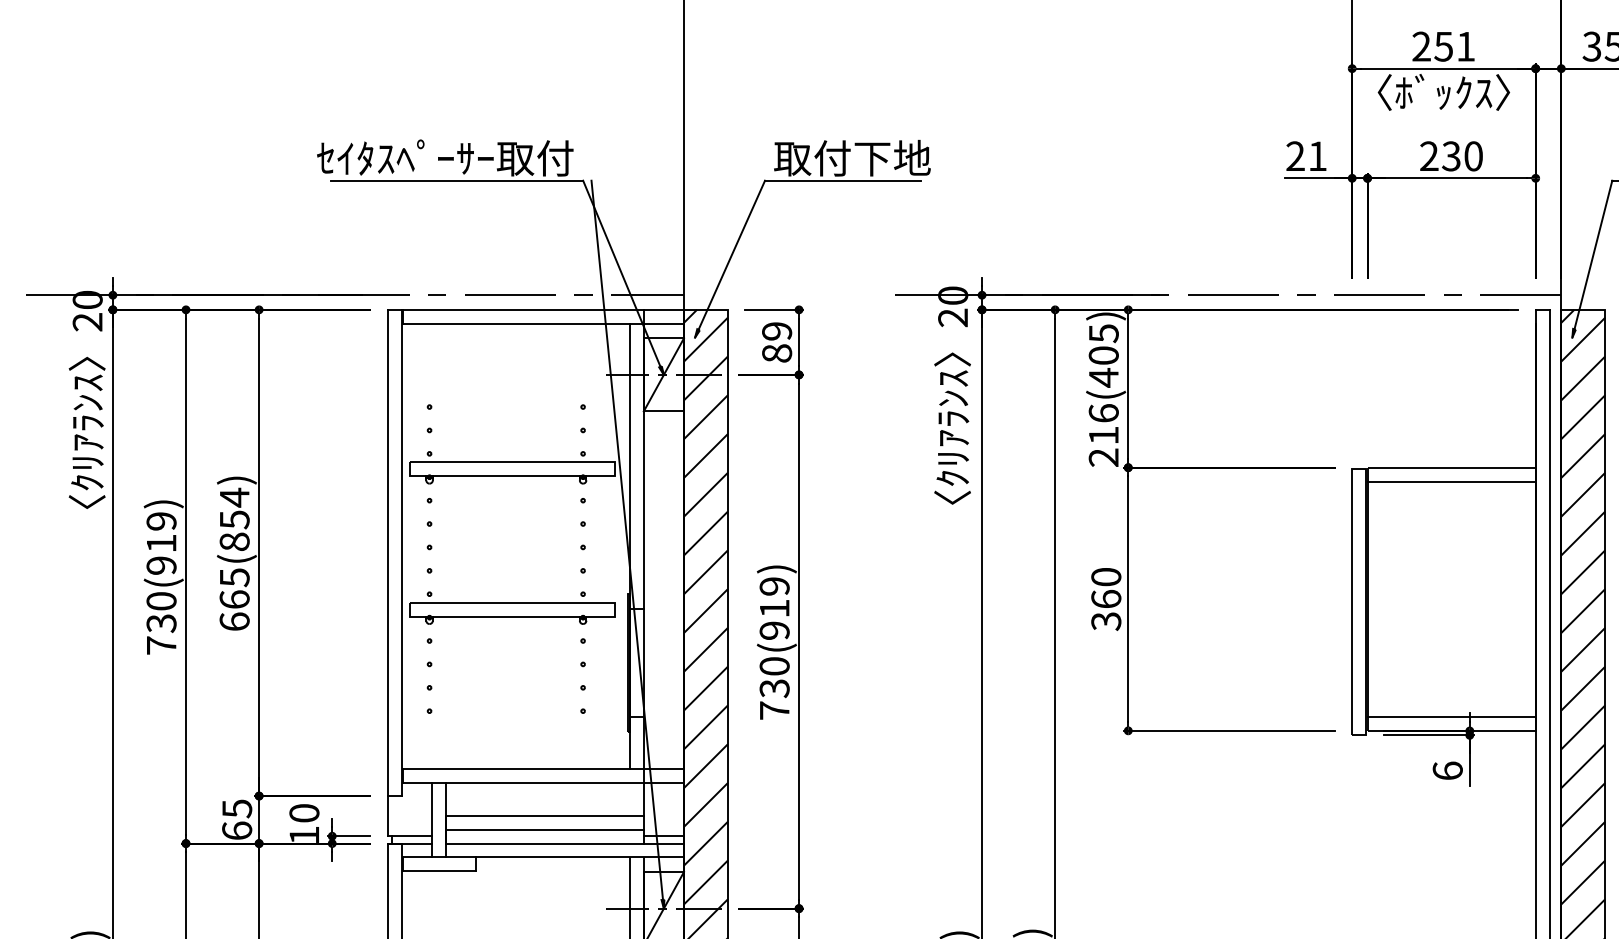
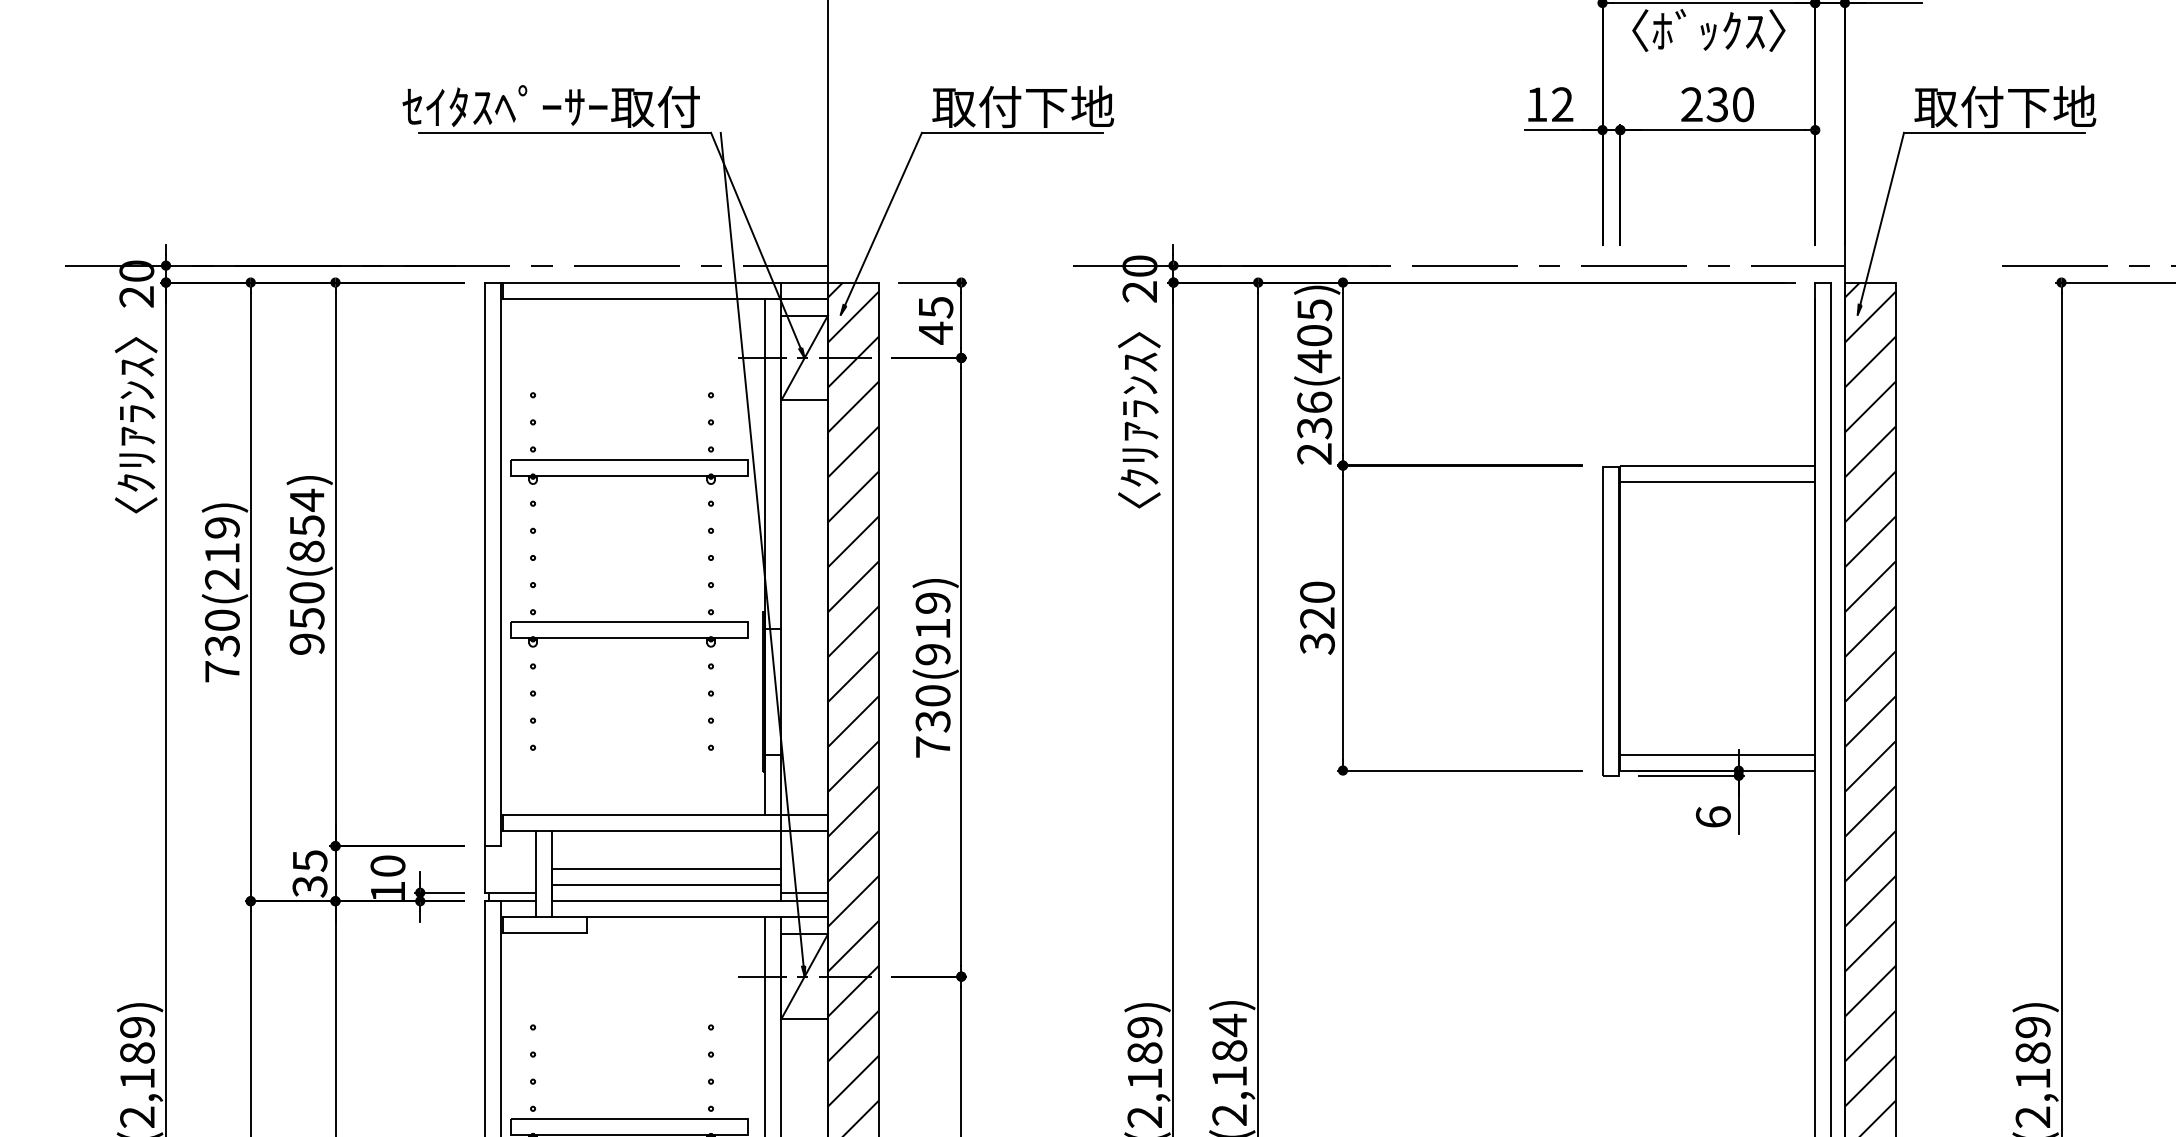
text: (1306, 156) -> (1549, 104), 21 -> 12
text: (776, 342) -> (935, 320), 89 -> 45
text: (1103, 435) -> (1314, 428), 216(405) -> 236(405)
text: (161, 565) -> (222, 578), 730(919) -> 730(219)
text: (1106, 598) -> (1317, 617), 360 -> 320
text: (234, 599) -> (306, 618), 665(854) -> 950(854)
text: (236, 830) -> (309, 886), 65 -> 35

